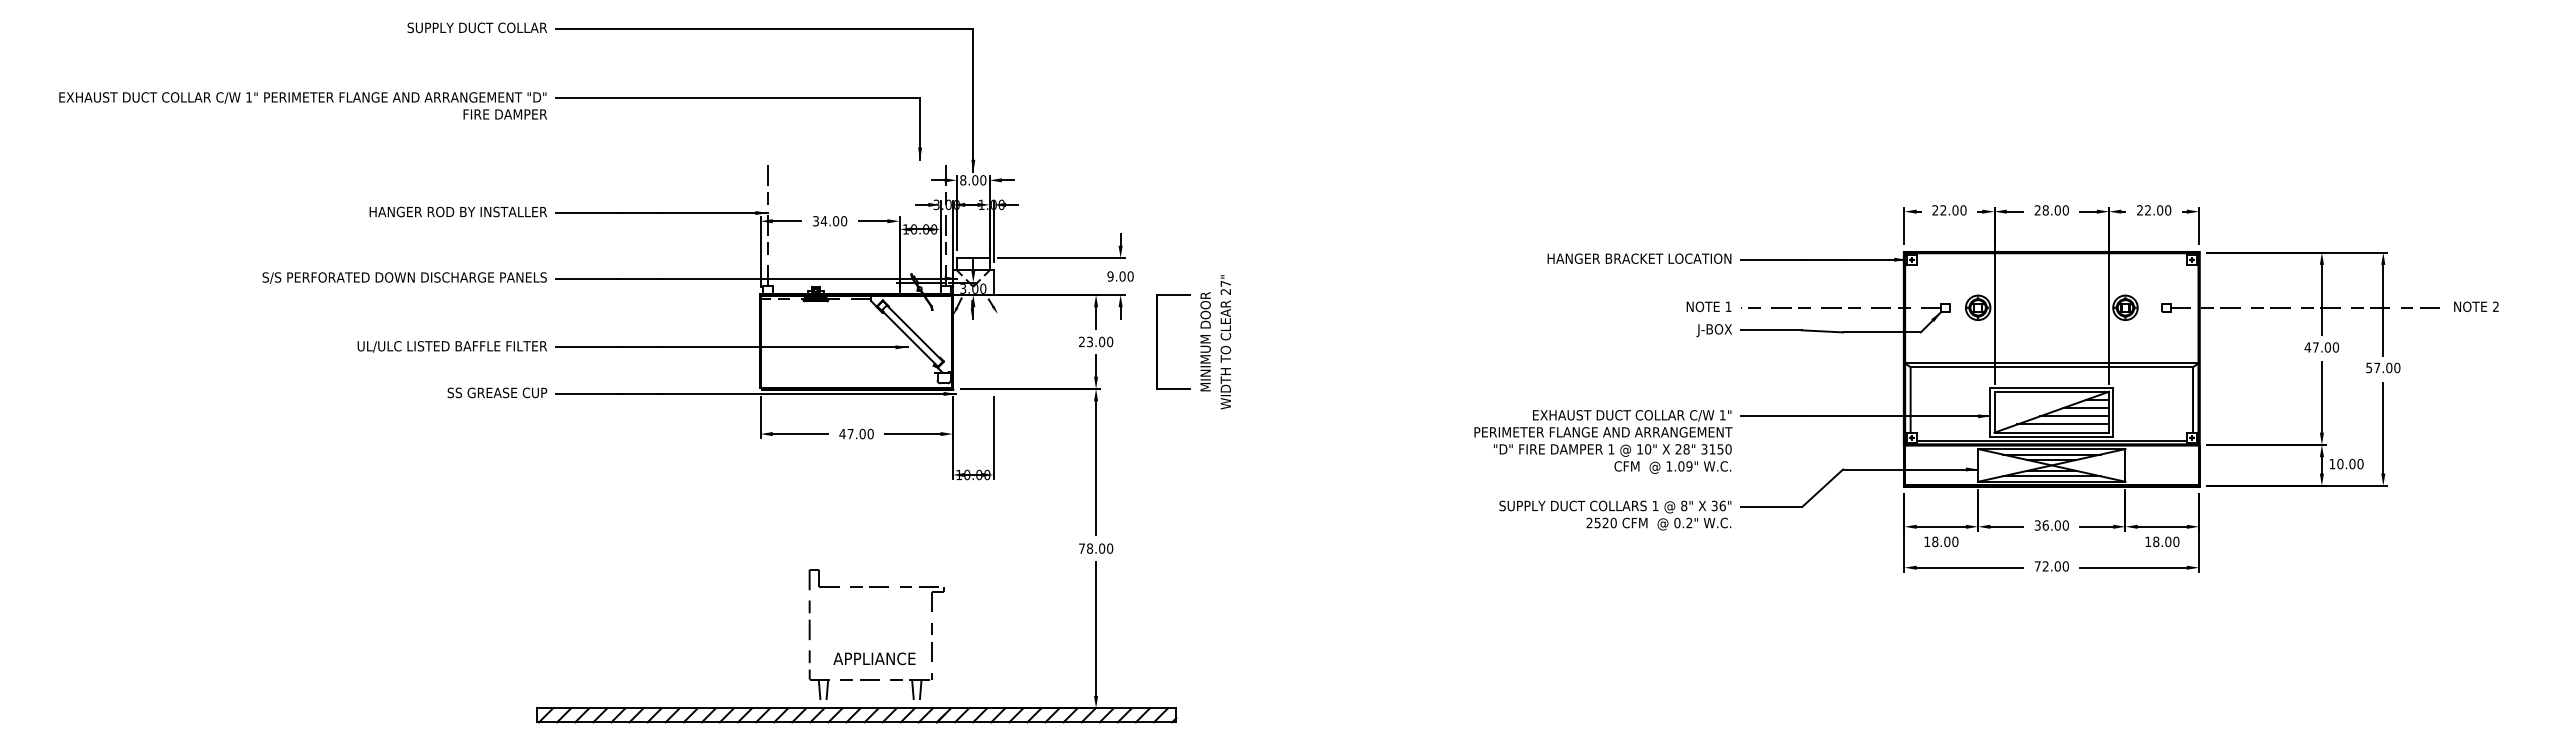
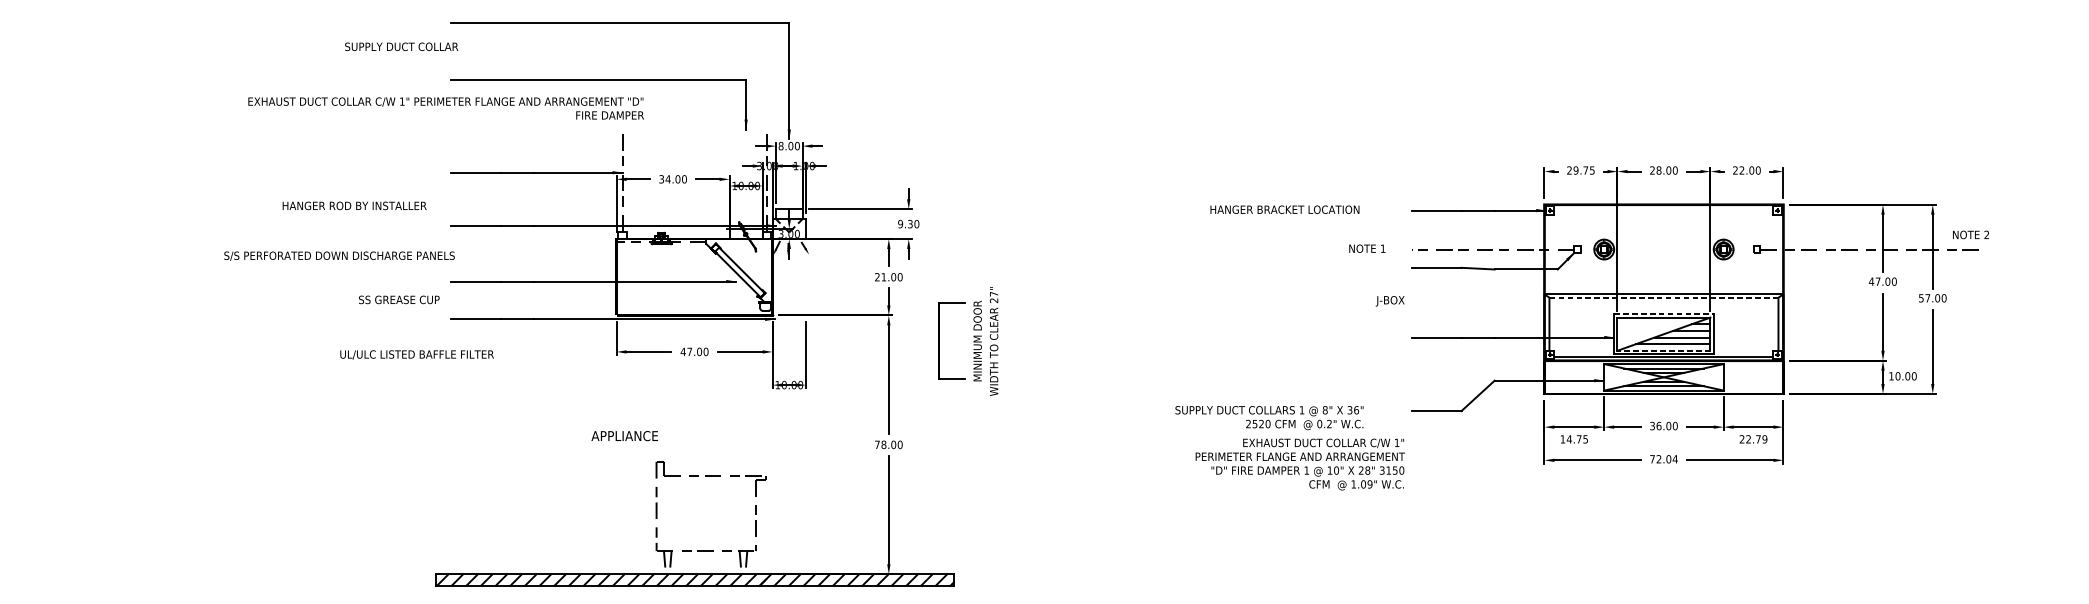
text: (477, 27) -> (401, 46), moved
text: (303, 105) -> (446, 108), moved
text: (1953, 210) -> (1584, 170), 22.00 -> 29.75
text: (457, 211) -> (353, 205), moved
text: (1639, 258) -> (1284, 209), moved
text: (1122, 276) -> (910, 224), 9.00 -> 9.30
text: (404, 277) -> (339, 255), moved
text: (1708, 306) -> (1366, 248), moved
text: (2476, 306) -> (1971, 234), moved
text: (1713, 330) -> (1389, 301), moved
text: (1089, 341) -> (883, 276), 23.00 -> 21.00
part: (1200, 342) -> (973, 341), moved
text: (451, 346) -> (416, 354), moved
line: (2051, 367) -> (1663, 297), solid -> dashed
line: (2052, 387) -> (1664, 314), solid -> dashed
text: (497, 392) -> (399, 299), moved
line: (2051, 432) -> (1663, 350), solid -> dashed
text: (1603, 441) -> (1300, 464), moved
text: (1615, 515) -> (1269, 417), moved
text: (1945, 541) -> (1577, 439), 18.00 -> 14.75
text: (2162, 541) -> (1753, 439), 18.00 -> 22.79
text: (2065, 566) -> (1675, 459), 72.00 -> 72.04
text: (874, 658) -> (624, 435), moved

